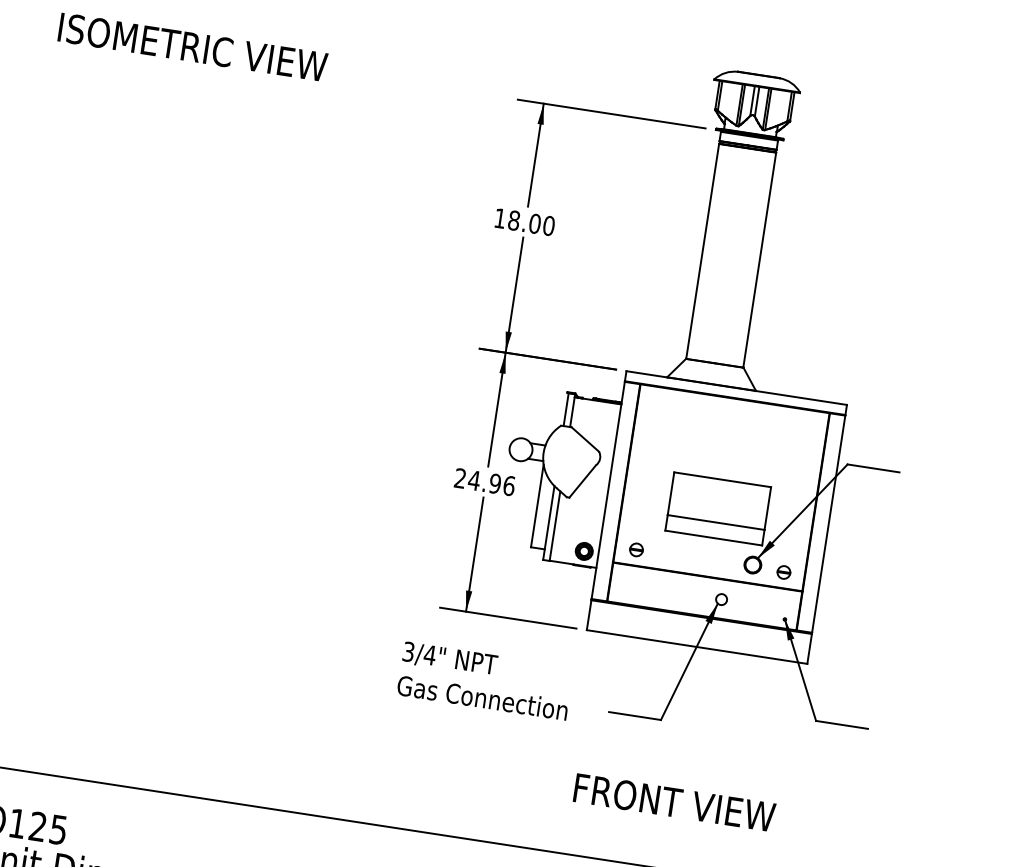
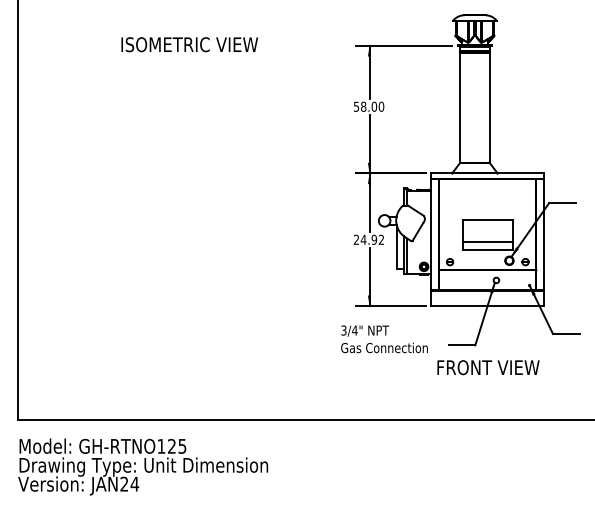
text: (500, 217) -> (356, 106), 18.00 -> 58.00
text: (509, 485) -> (381, 239), 24.96 -> 24.92
text: (674, 802) -> (488, 367), moved

